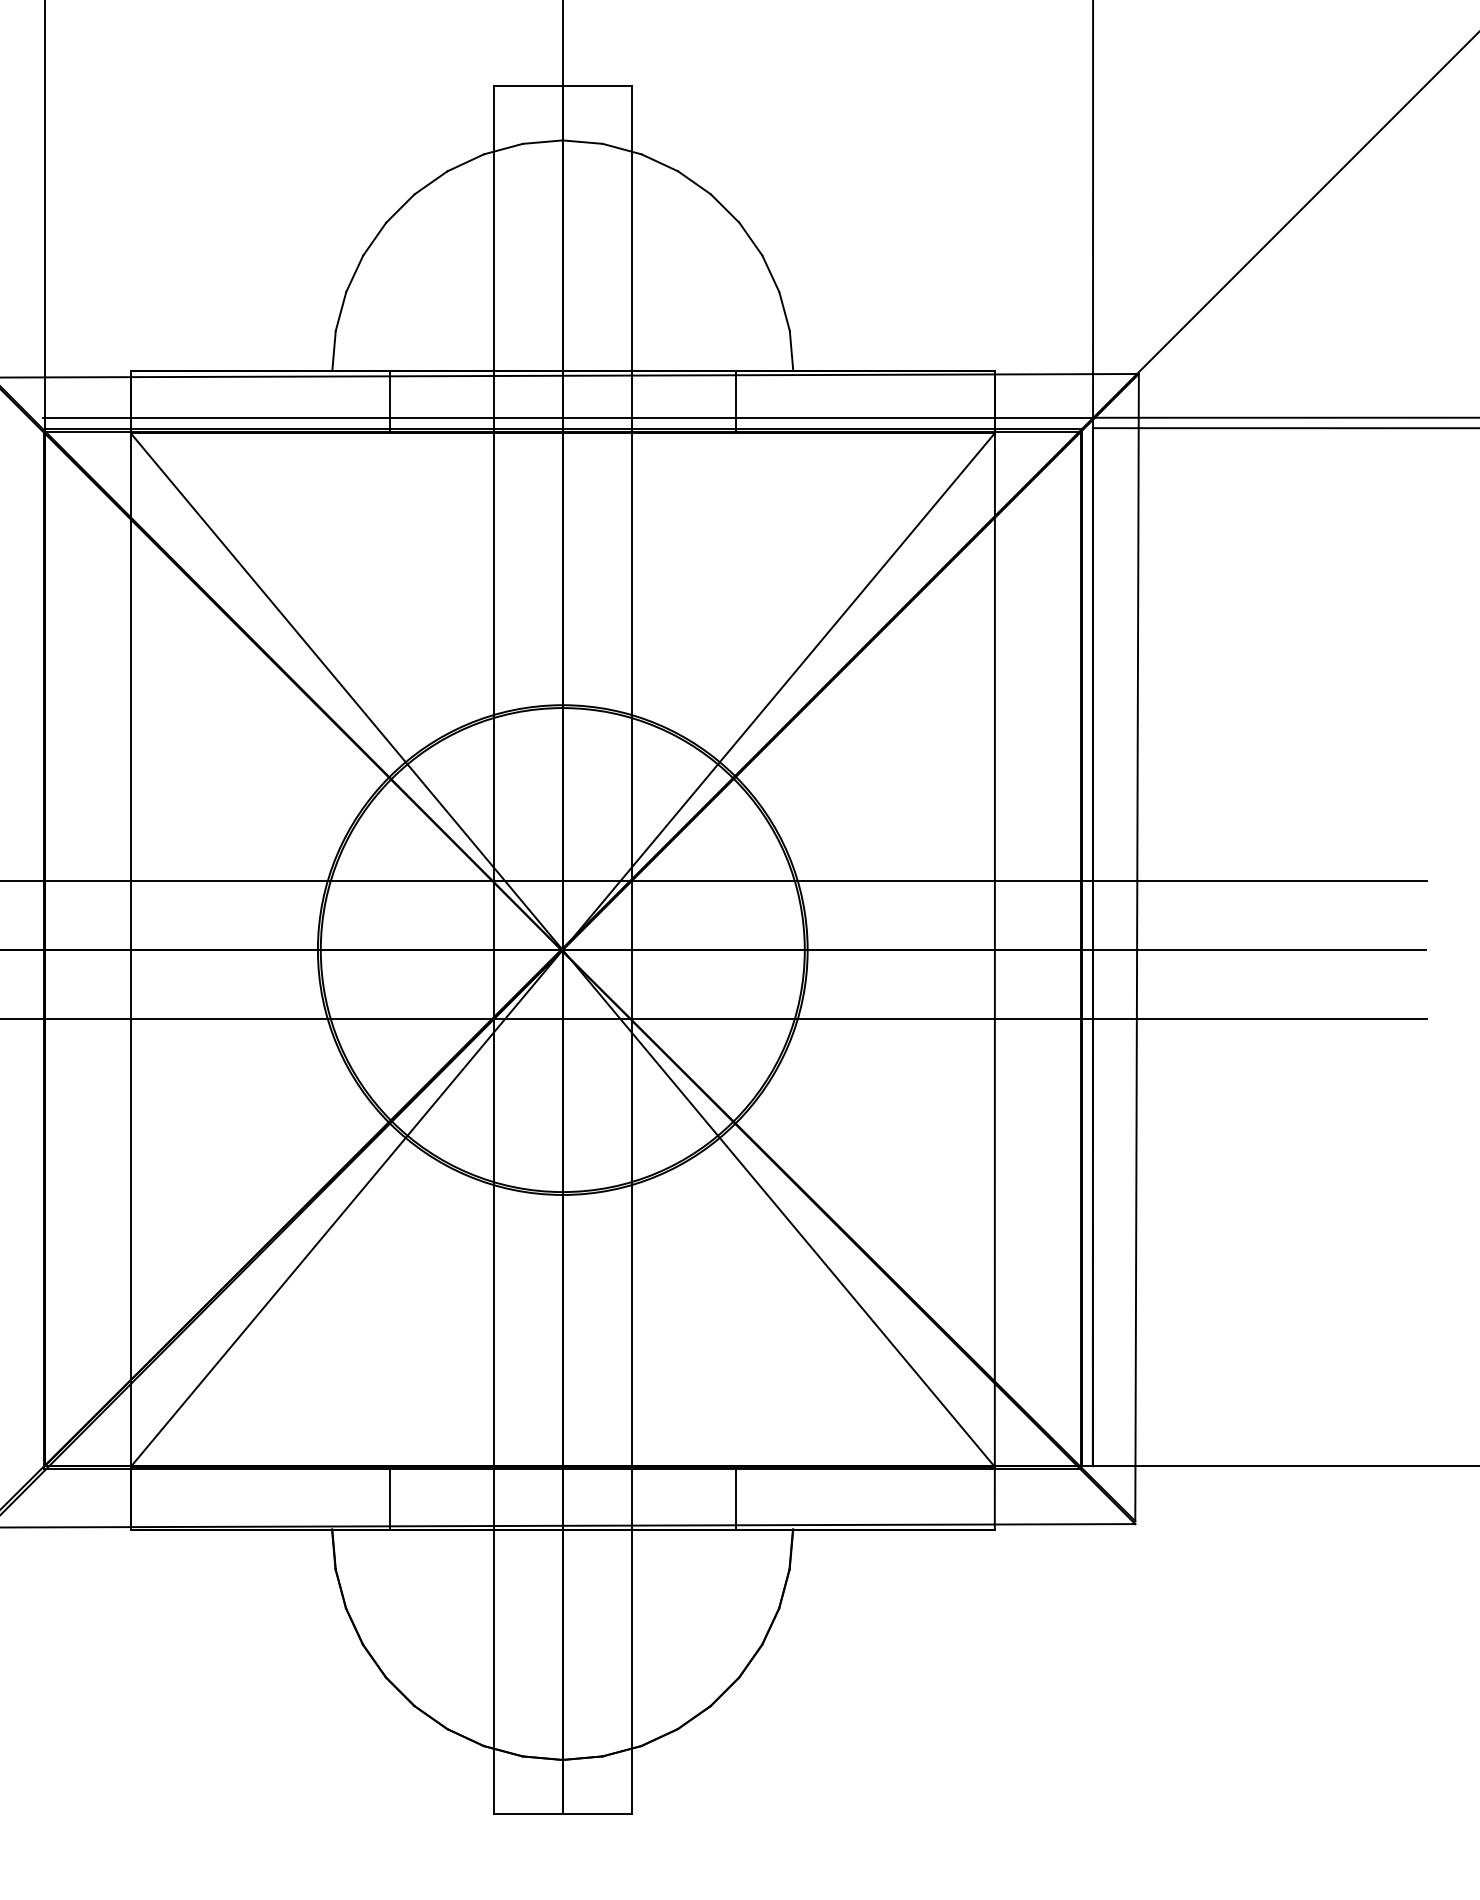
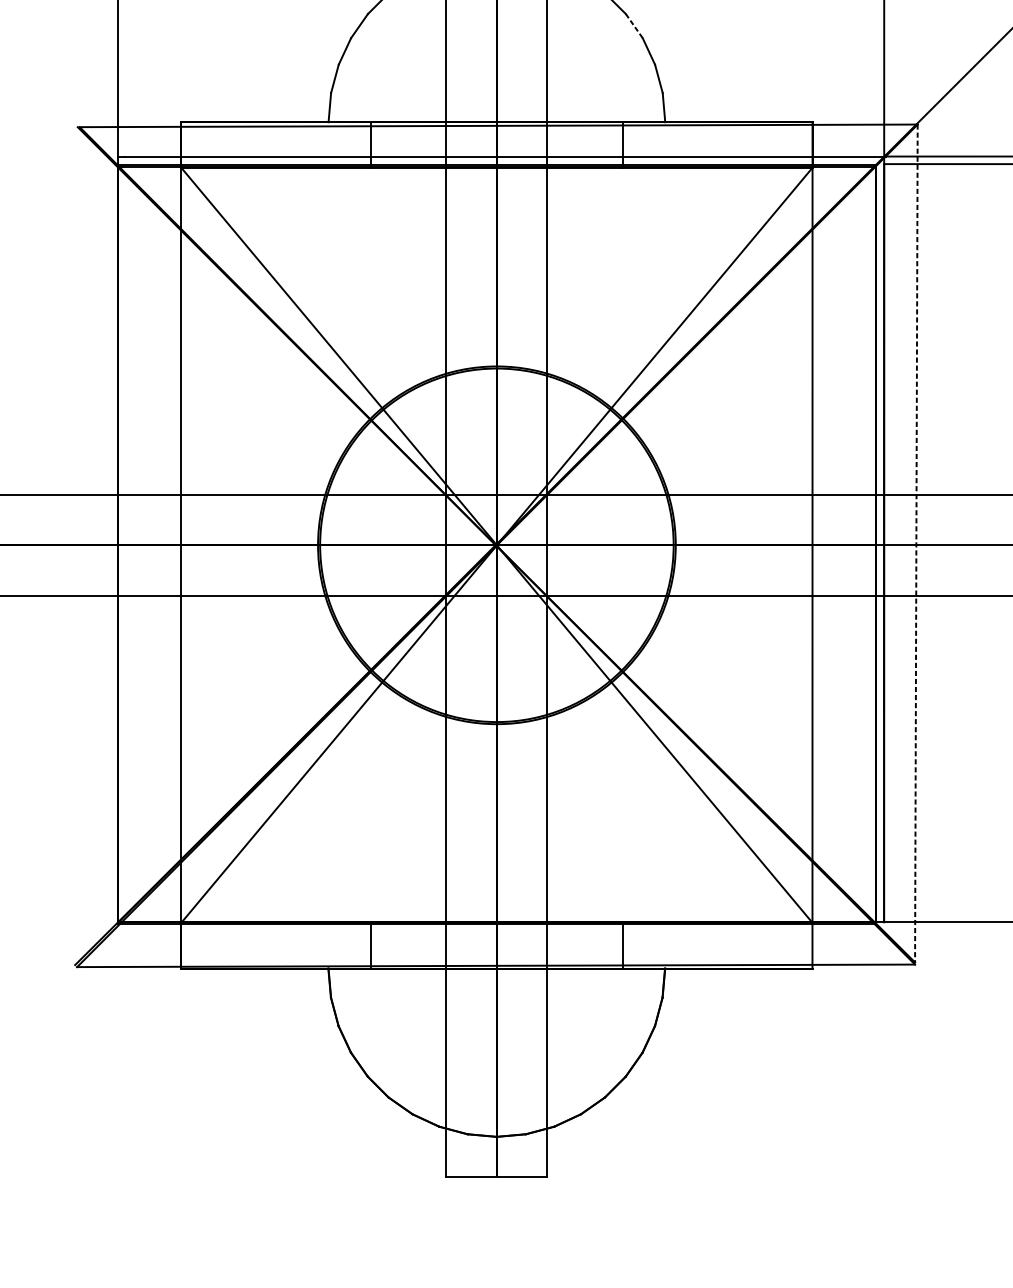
line: (751, 239) -> (634, 26), solid -> dashed
line: (1137, 947) -> (916, 543), solid -> dashed

